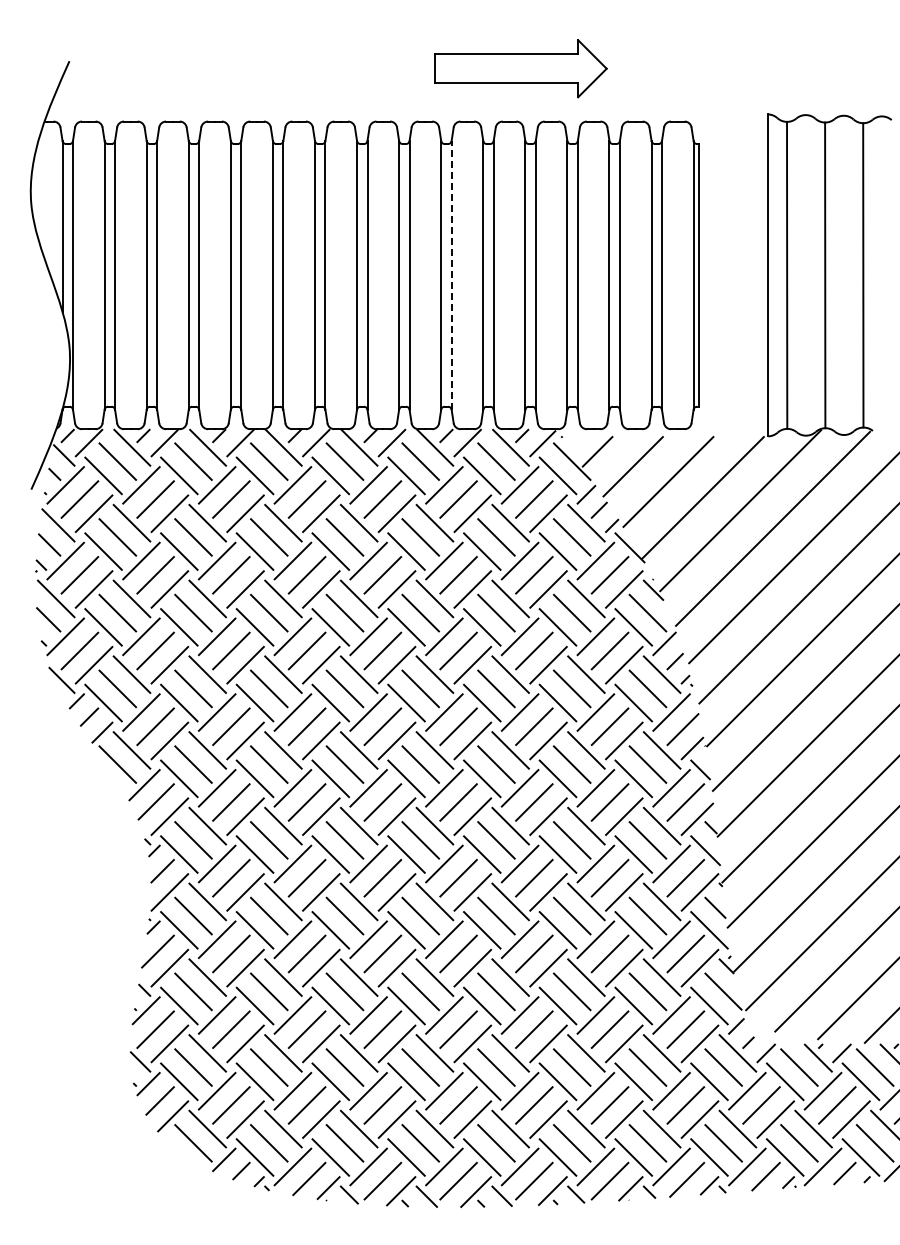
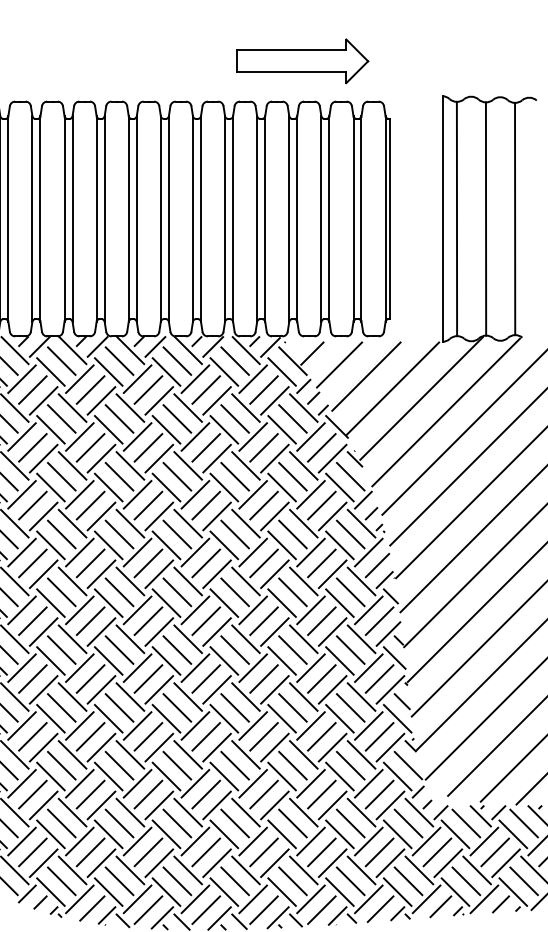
part: (520, 68) -> (302, 61), moved
line: (451, 274) -> (200, 218), dashed -> solid

